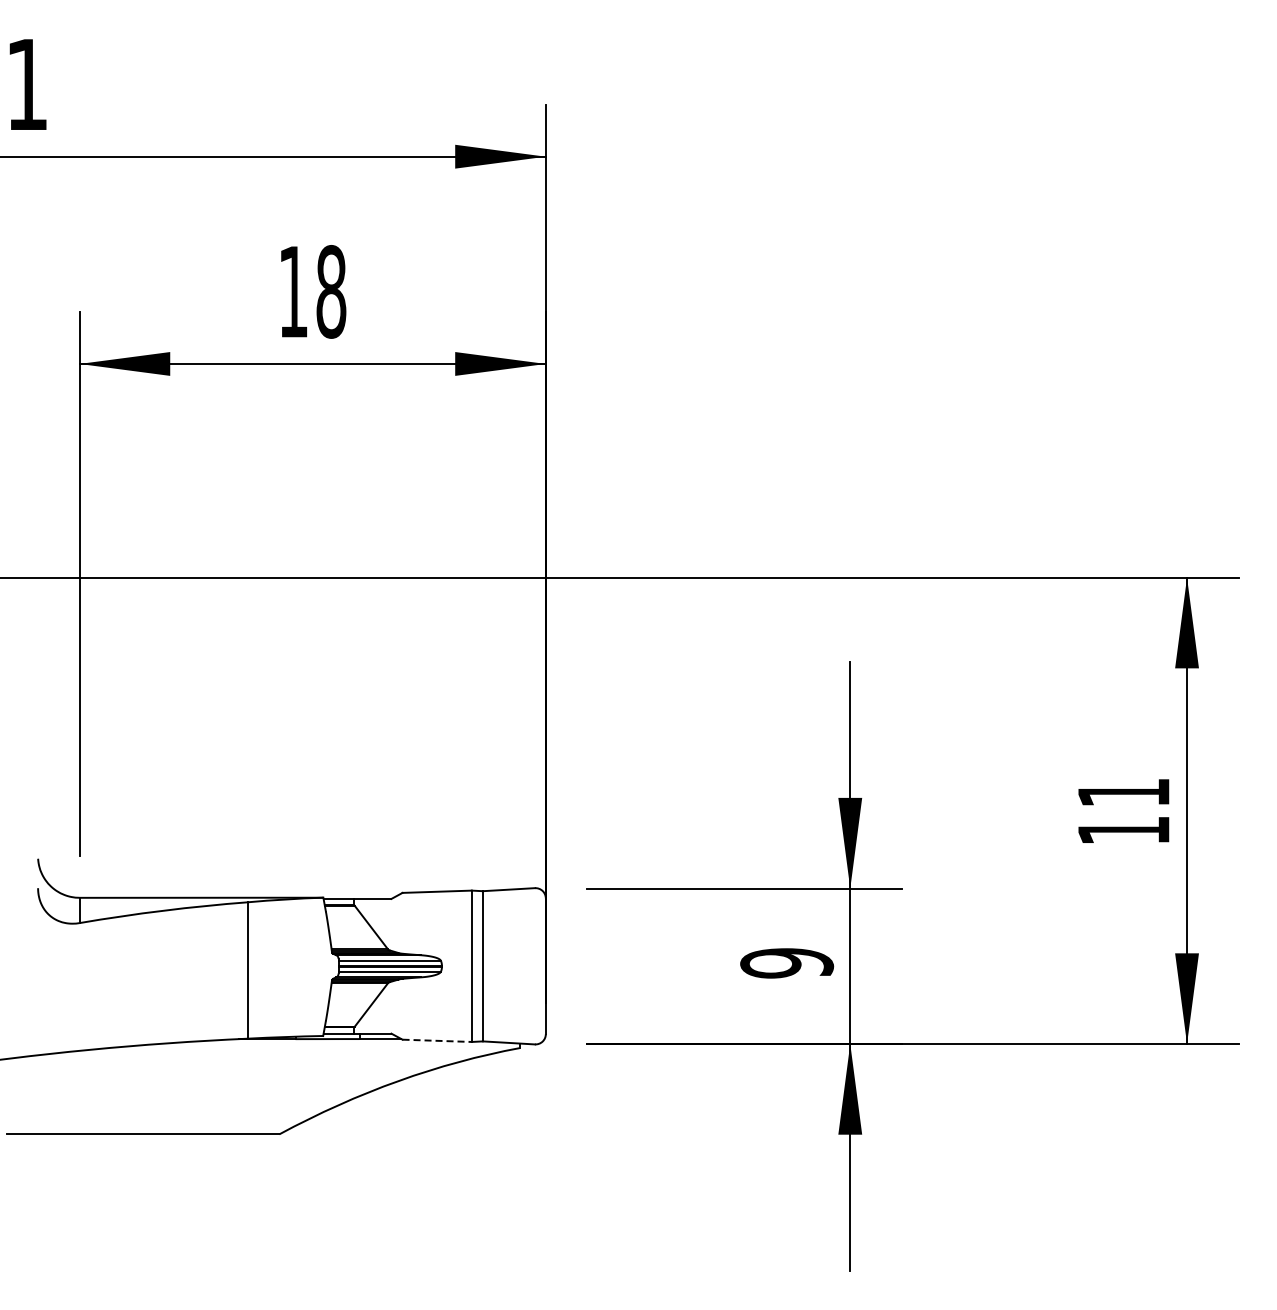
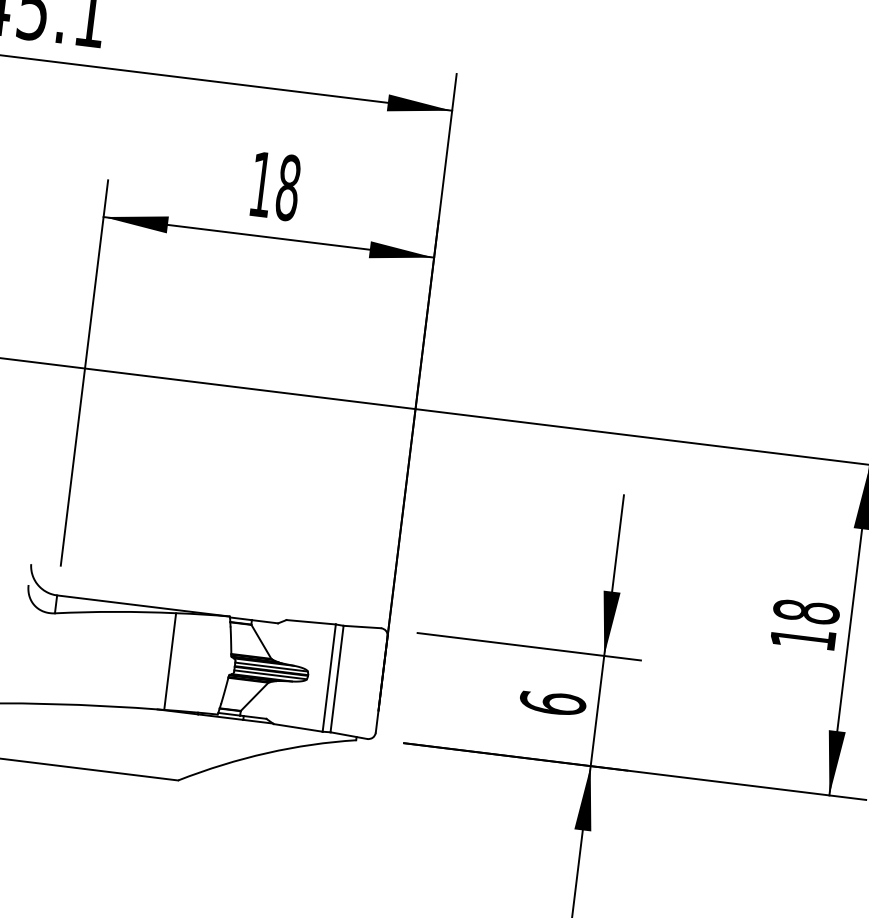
text: (1123, 792) -> (806, 611), 11 -> 18
text: (787, 962) -> (553, 702), 9 -> 6
line: (437, 1040) -> (298, 727), dashed -> solid

